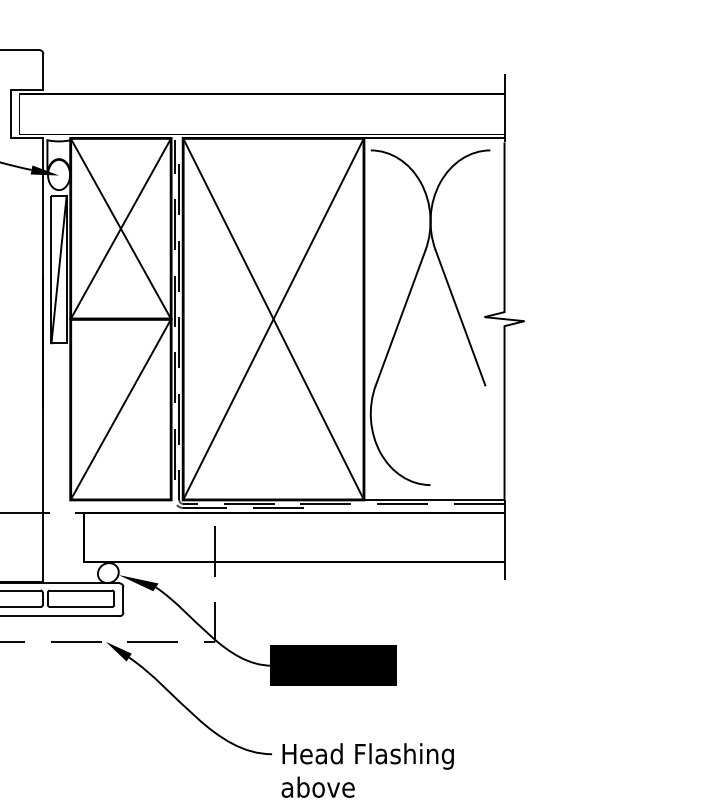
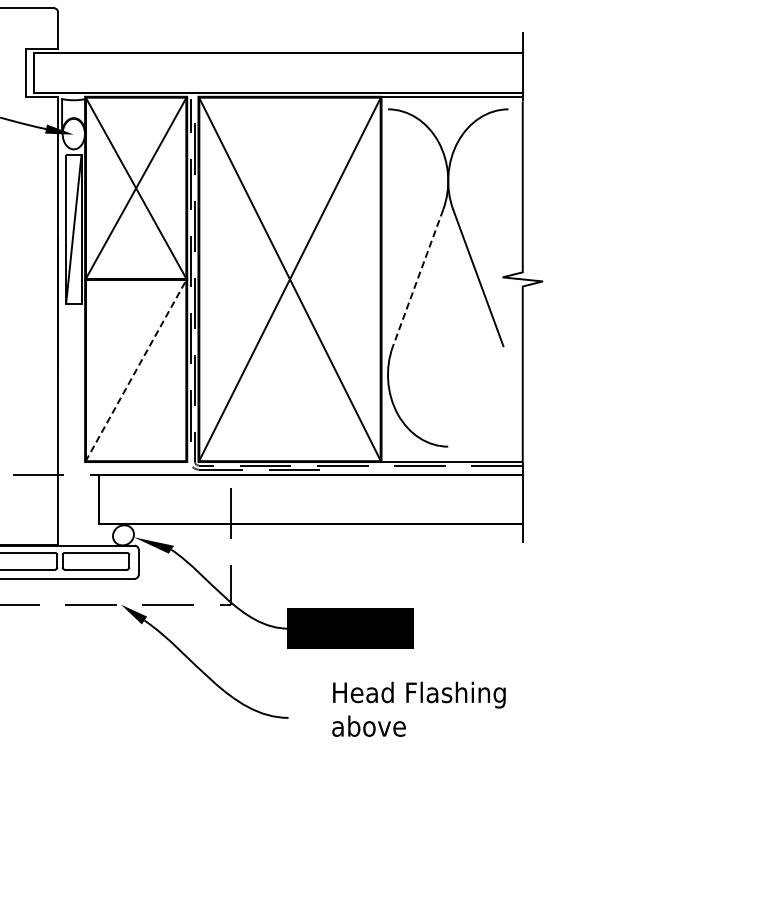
line: (401, 318) -> (418, 278), solid -> dashed
line: (121, 409) -> (136, 370), solid -> dashed
text: (367, 769) -> (418, 708), moved

